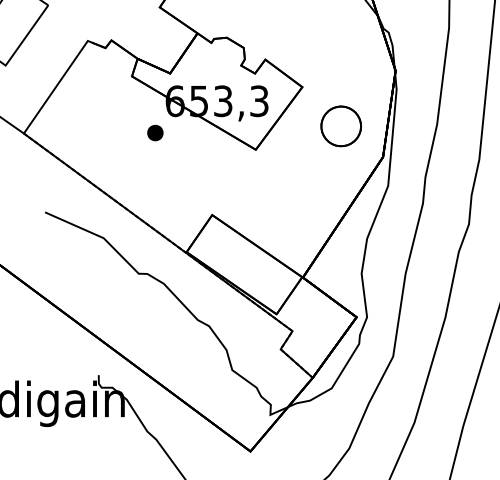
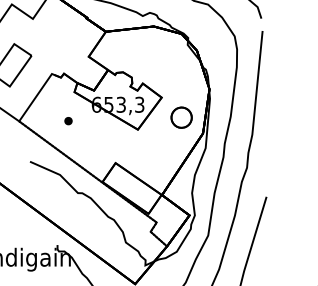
part: (155, 133) -> (68, 121), moved

